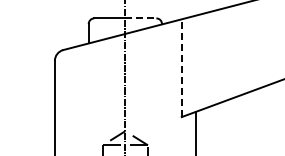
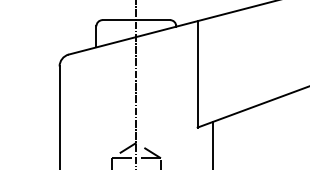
line: (140, 18) -> (152, 20), dashed -> solid
line: (181, 68) -> (197, 74), dashed -> solid

